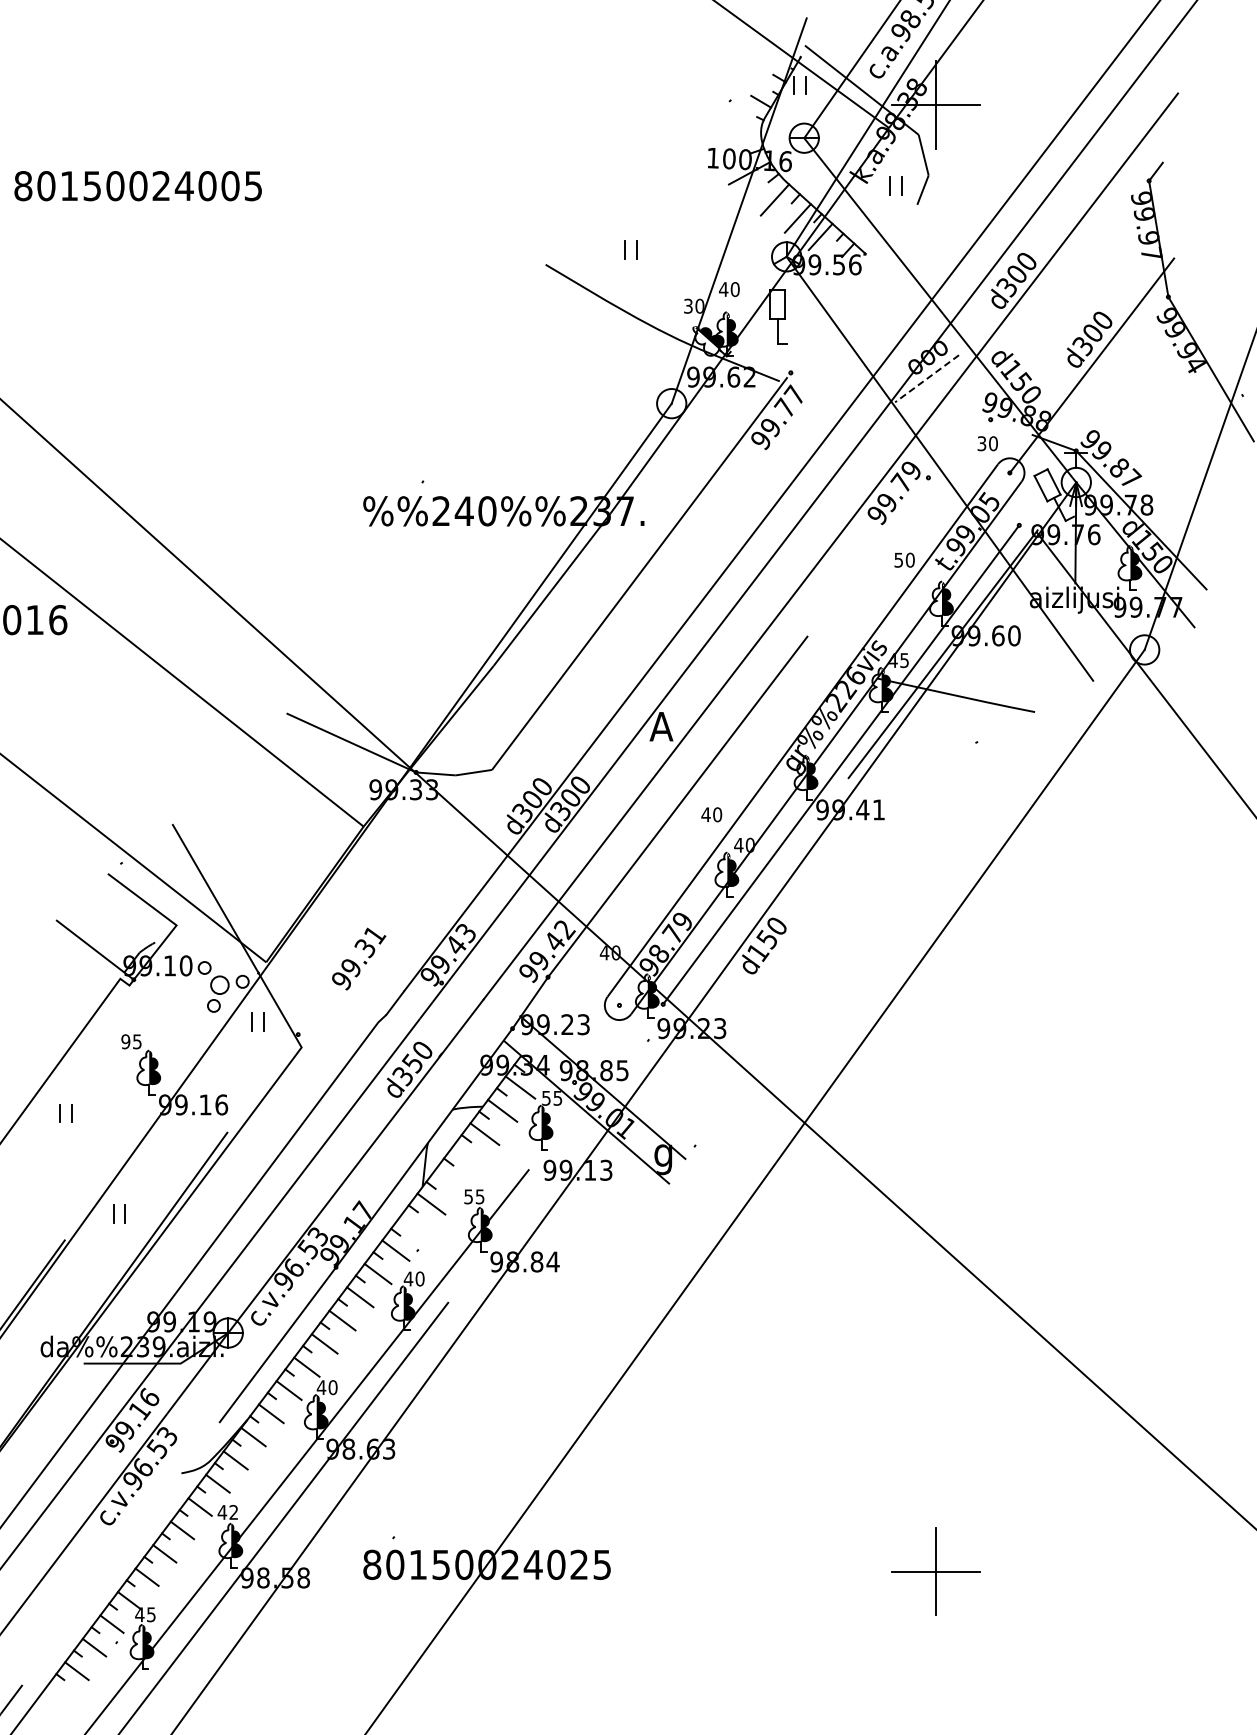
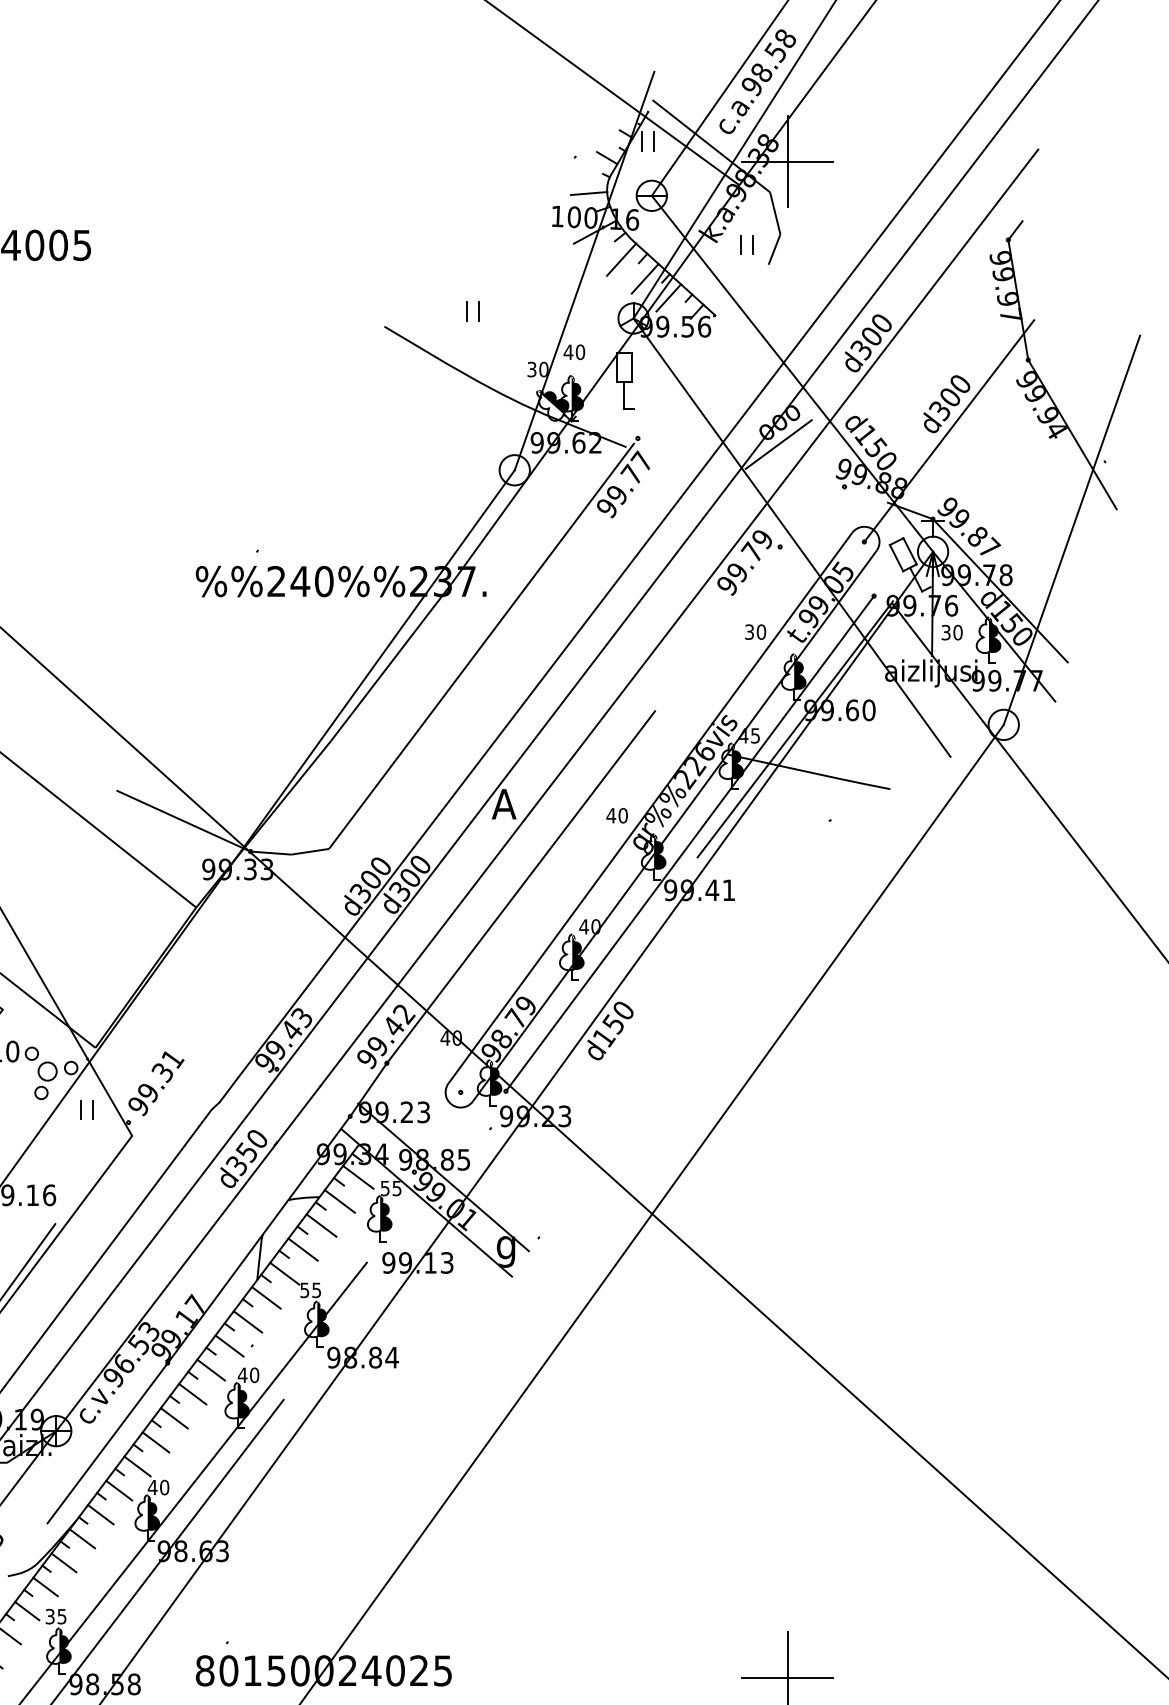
line: (743, 135) -> (588, 193), added
line: (927, 378) -> (779, 444), dashed -> solid
text: (987, 443) -> (951, 632), moved
text: (898, 559) -> (749, 631), 50 -> 30
text: (711, 814) -> (616, 815), moved
text: (359, 958) -> (156, 1083), moved
line: (466, 1157) -> (302, 1249), added
line: (449, 1180) -> (285, 1273), added
line: (413, 1227) -> (247, 1322), added
text: (227, 1511) -> (55, 1615), 42 -> 35

